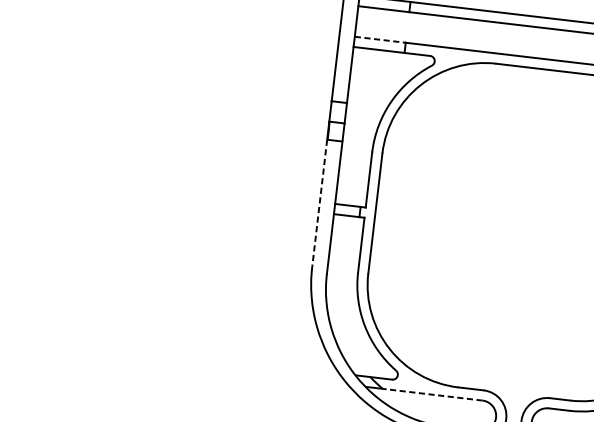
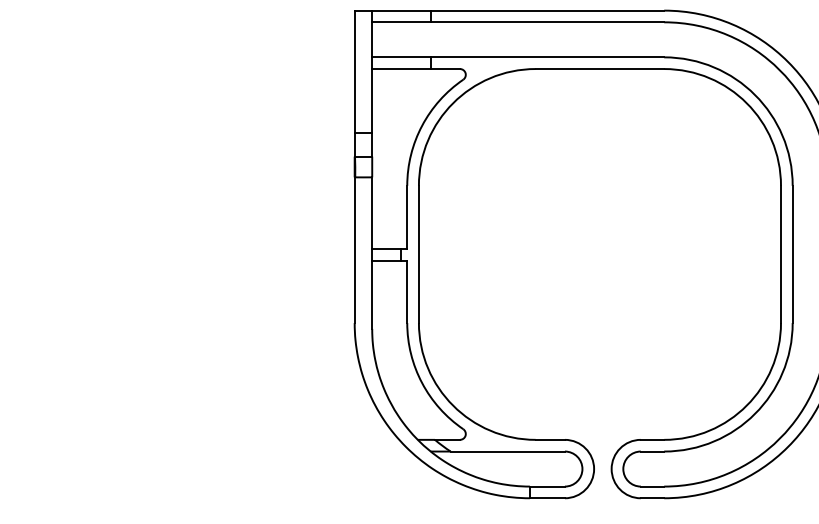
line: (380, 39) -> (401, 57), dashed -> solid
line: (319, 203) -> (354, 250), dashed -> solid
line: (432, 394) -> (507, 451), dashed -> solid

